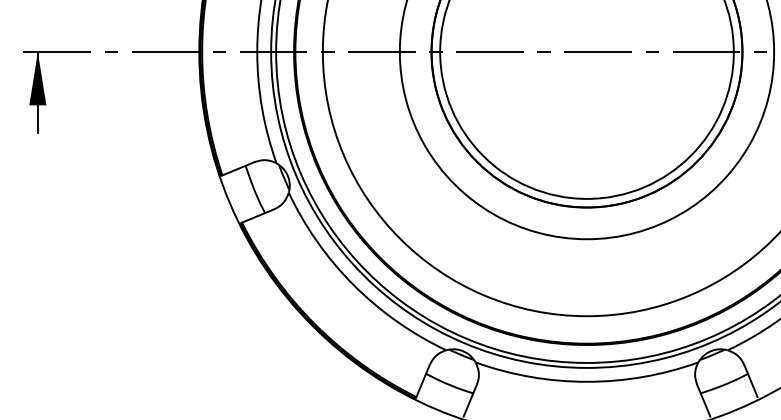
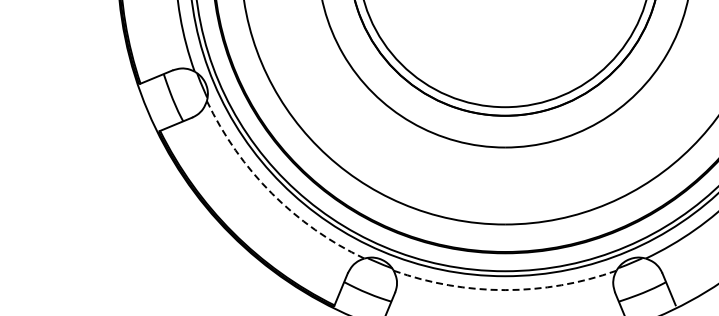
arc: (353, 285) -> (271, 193), solid -> dashed
arc: (587, 381) -> (505, 289), solid -> dashed

